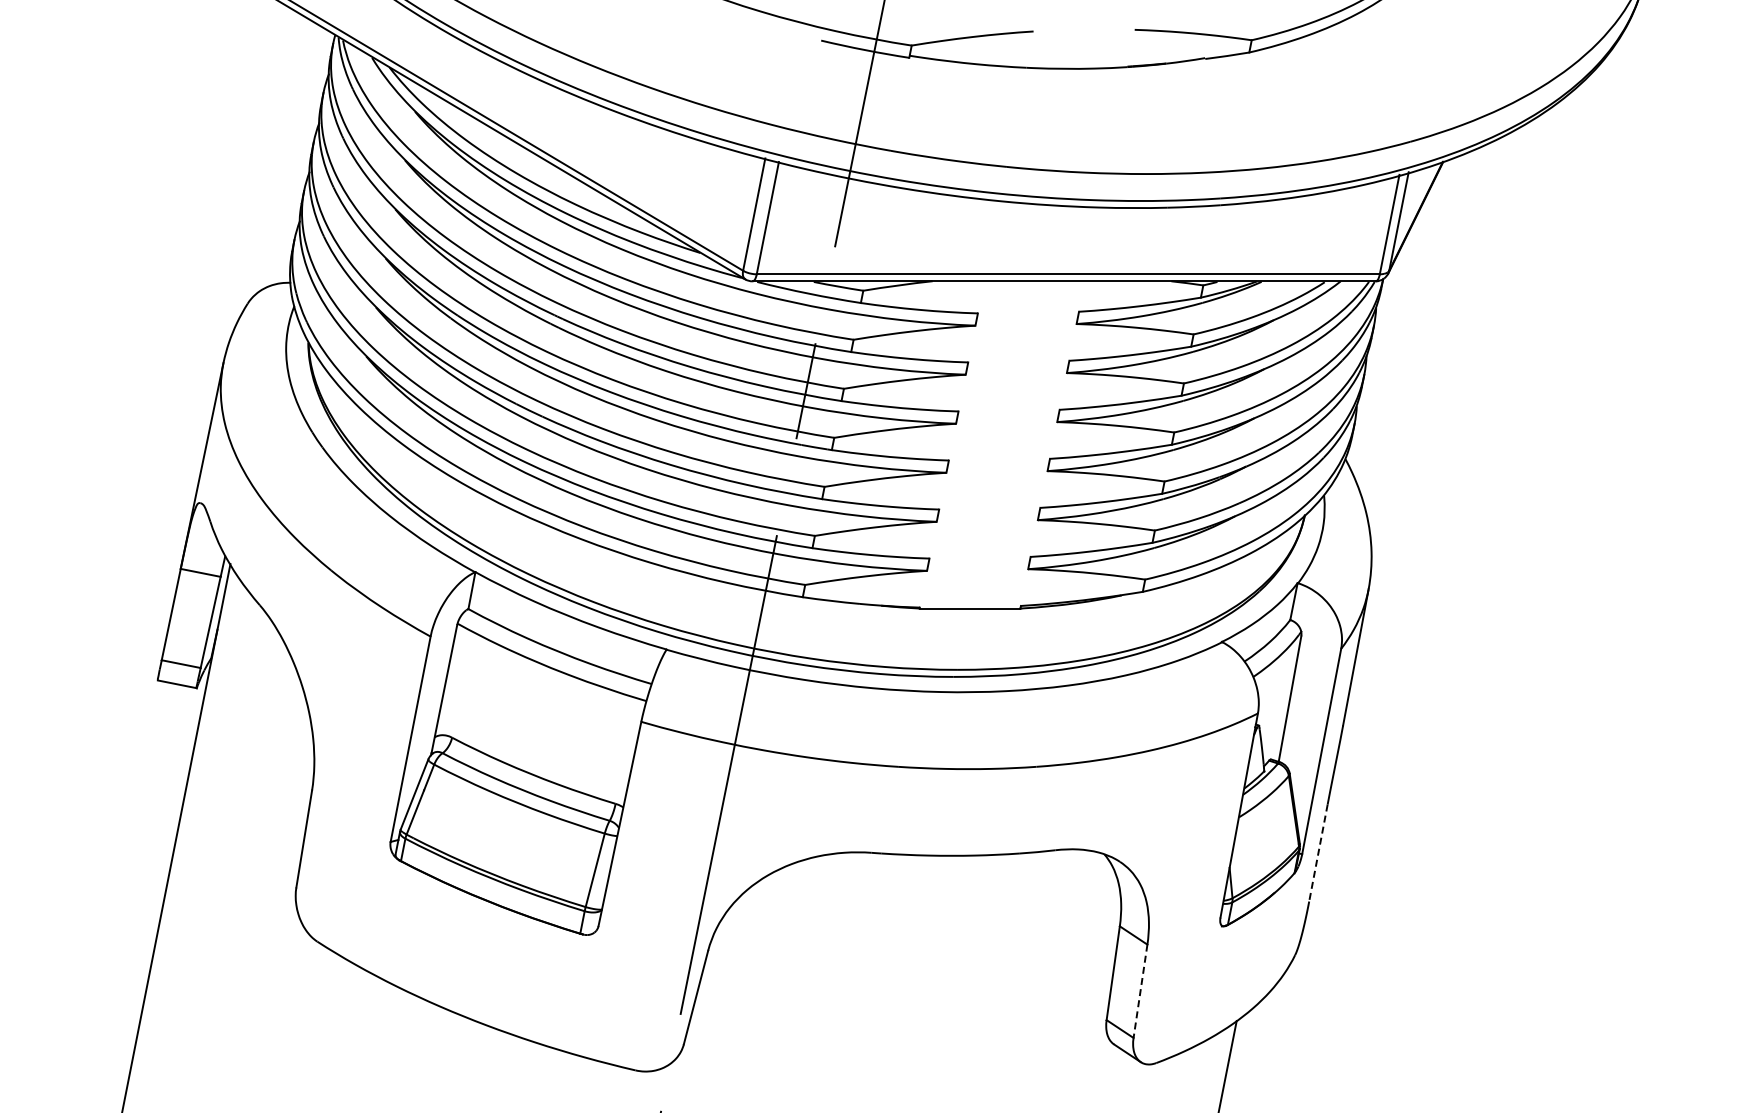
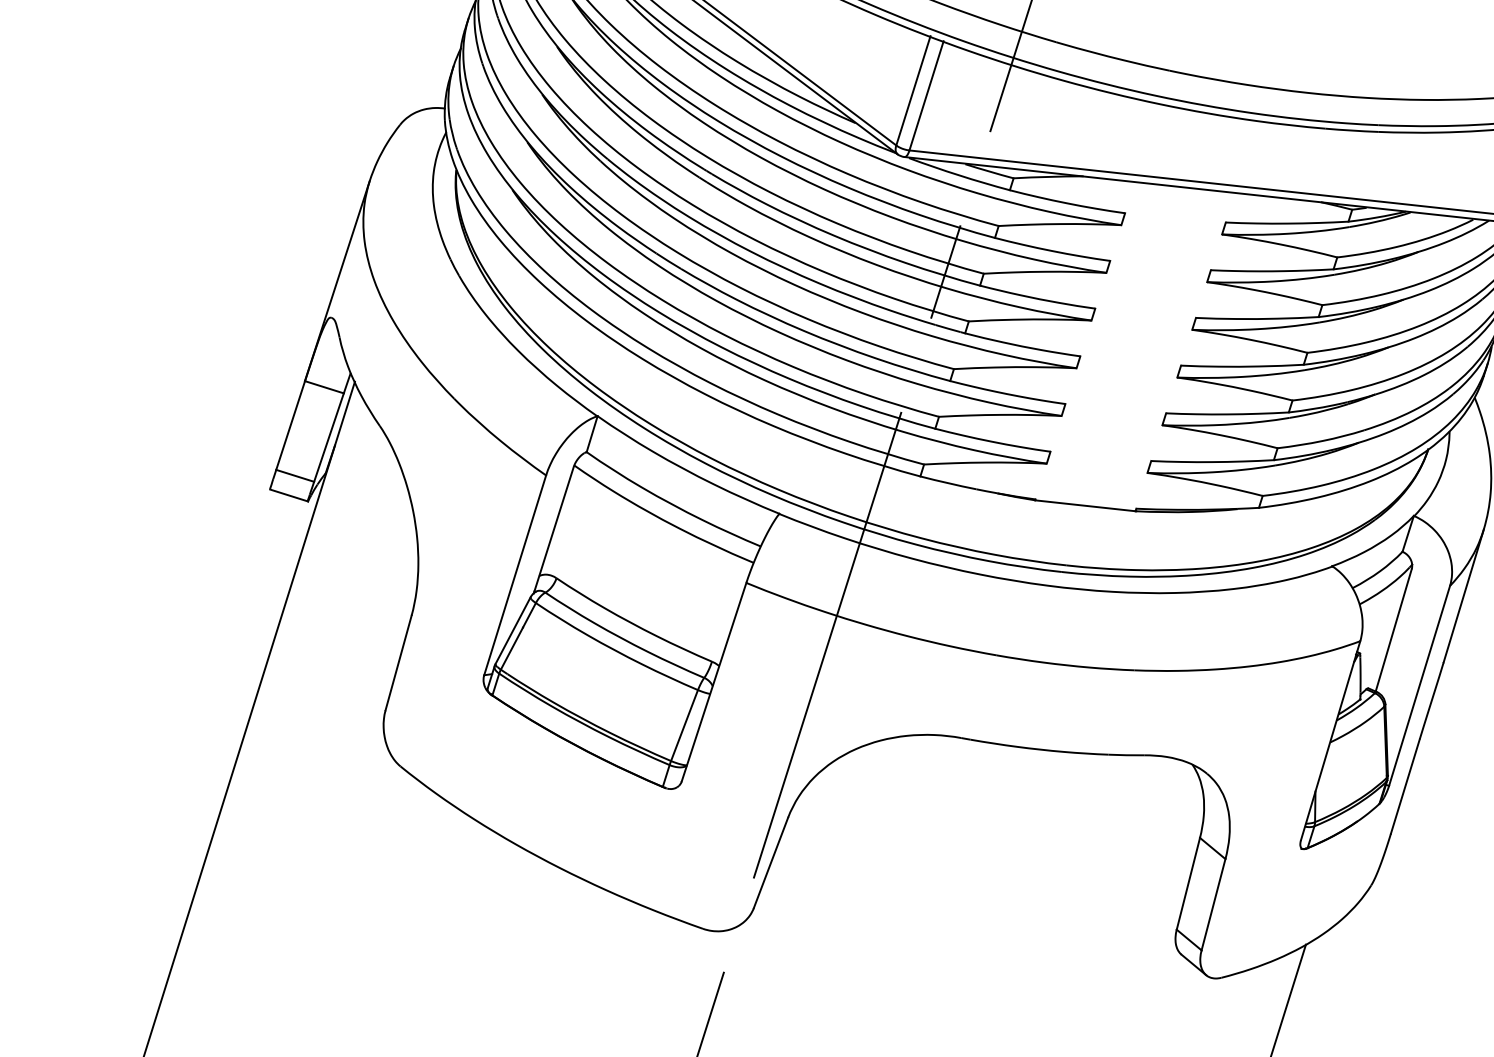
line: (1318, 853) -> (1405, 786), dashed -> solid
line: (1140, 991) -> (1213, 904), dashed -> solid

